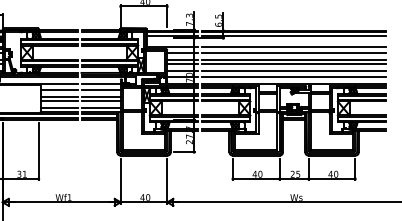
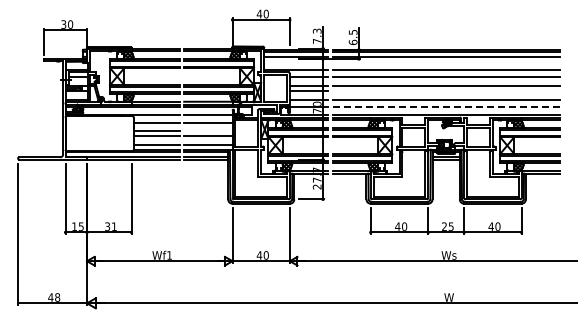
line: (293, 64) -> (445, 91), removed
line: (294, 76) -> (446, 106), solid -> dashed
line: (101, 97) -> (208, 131), removed

